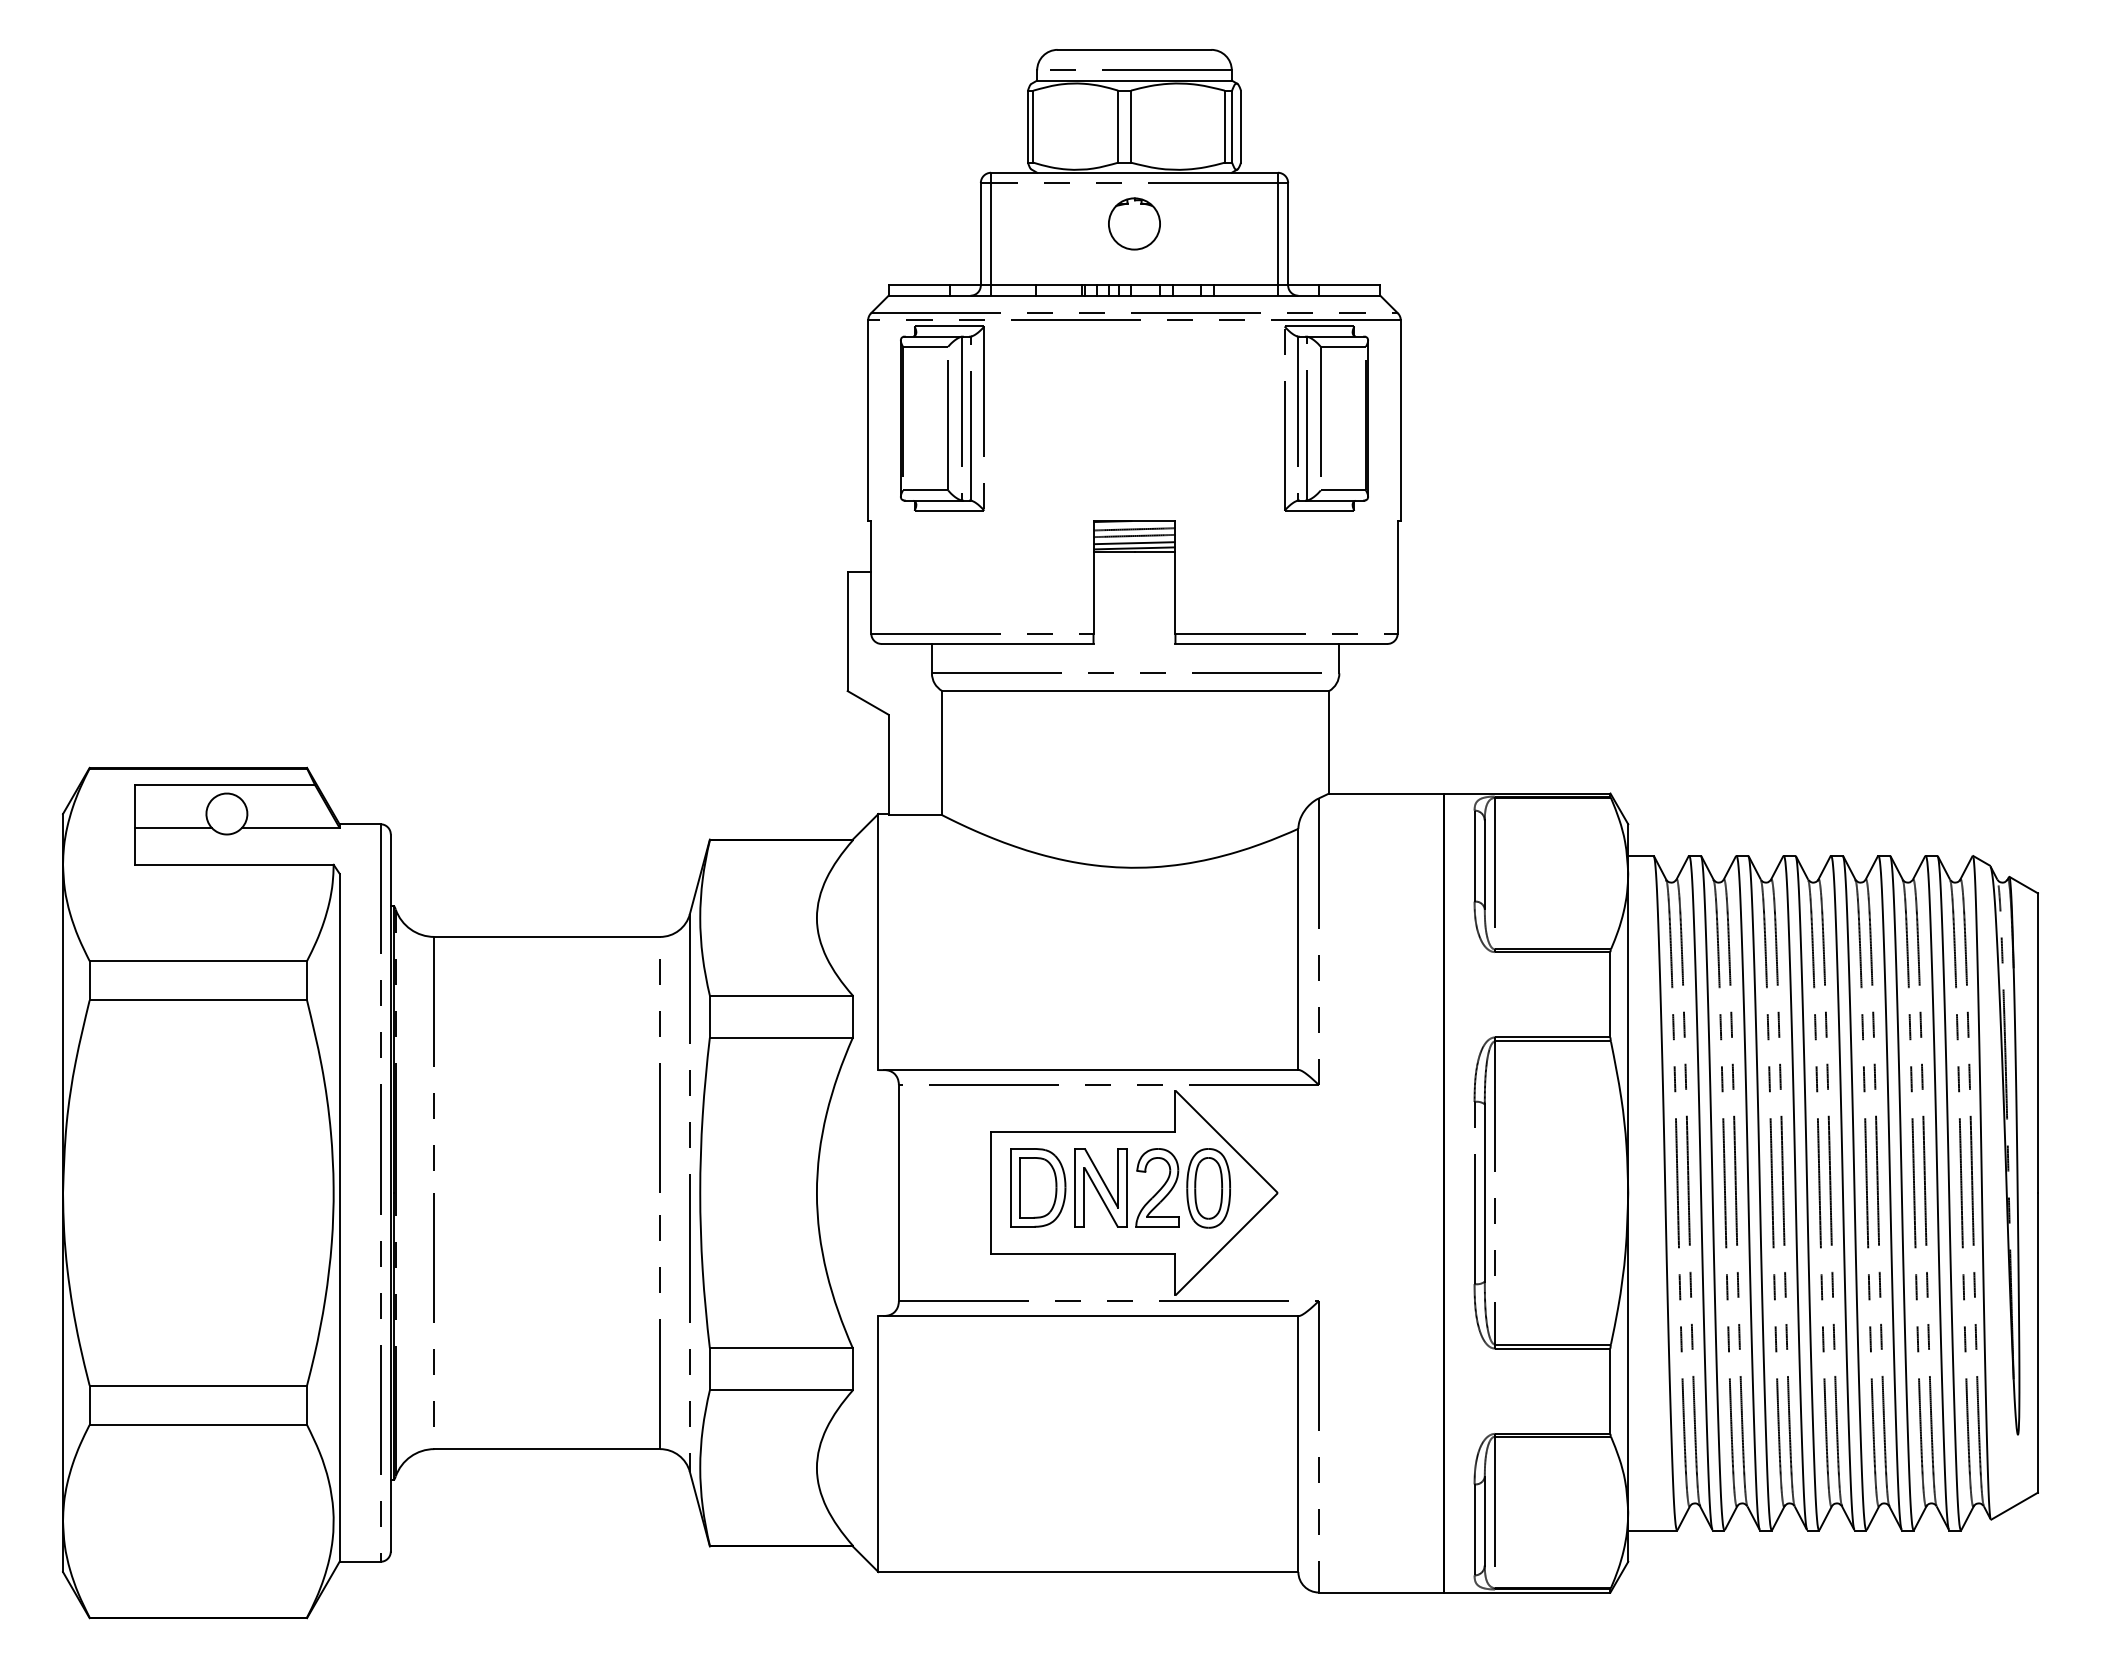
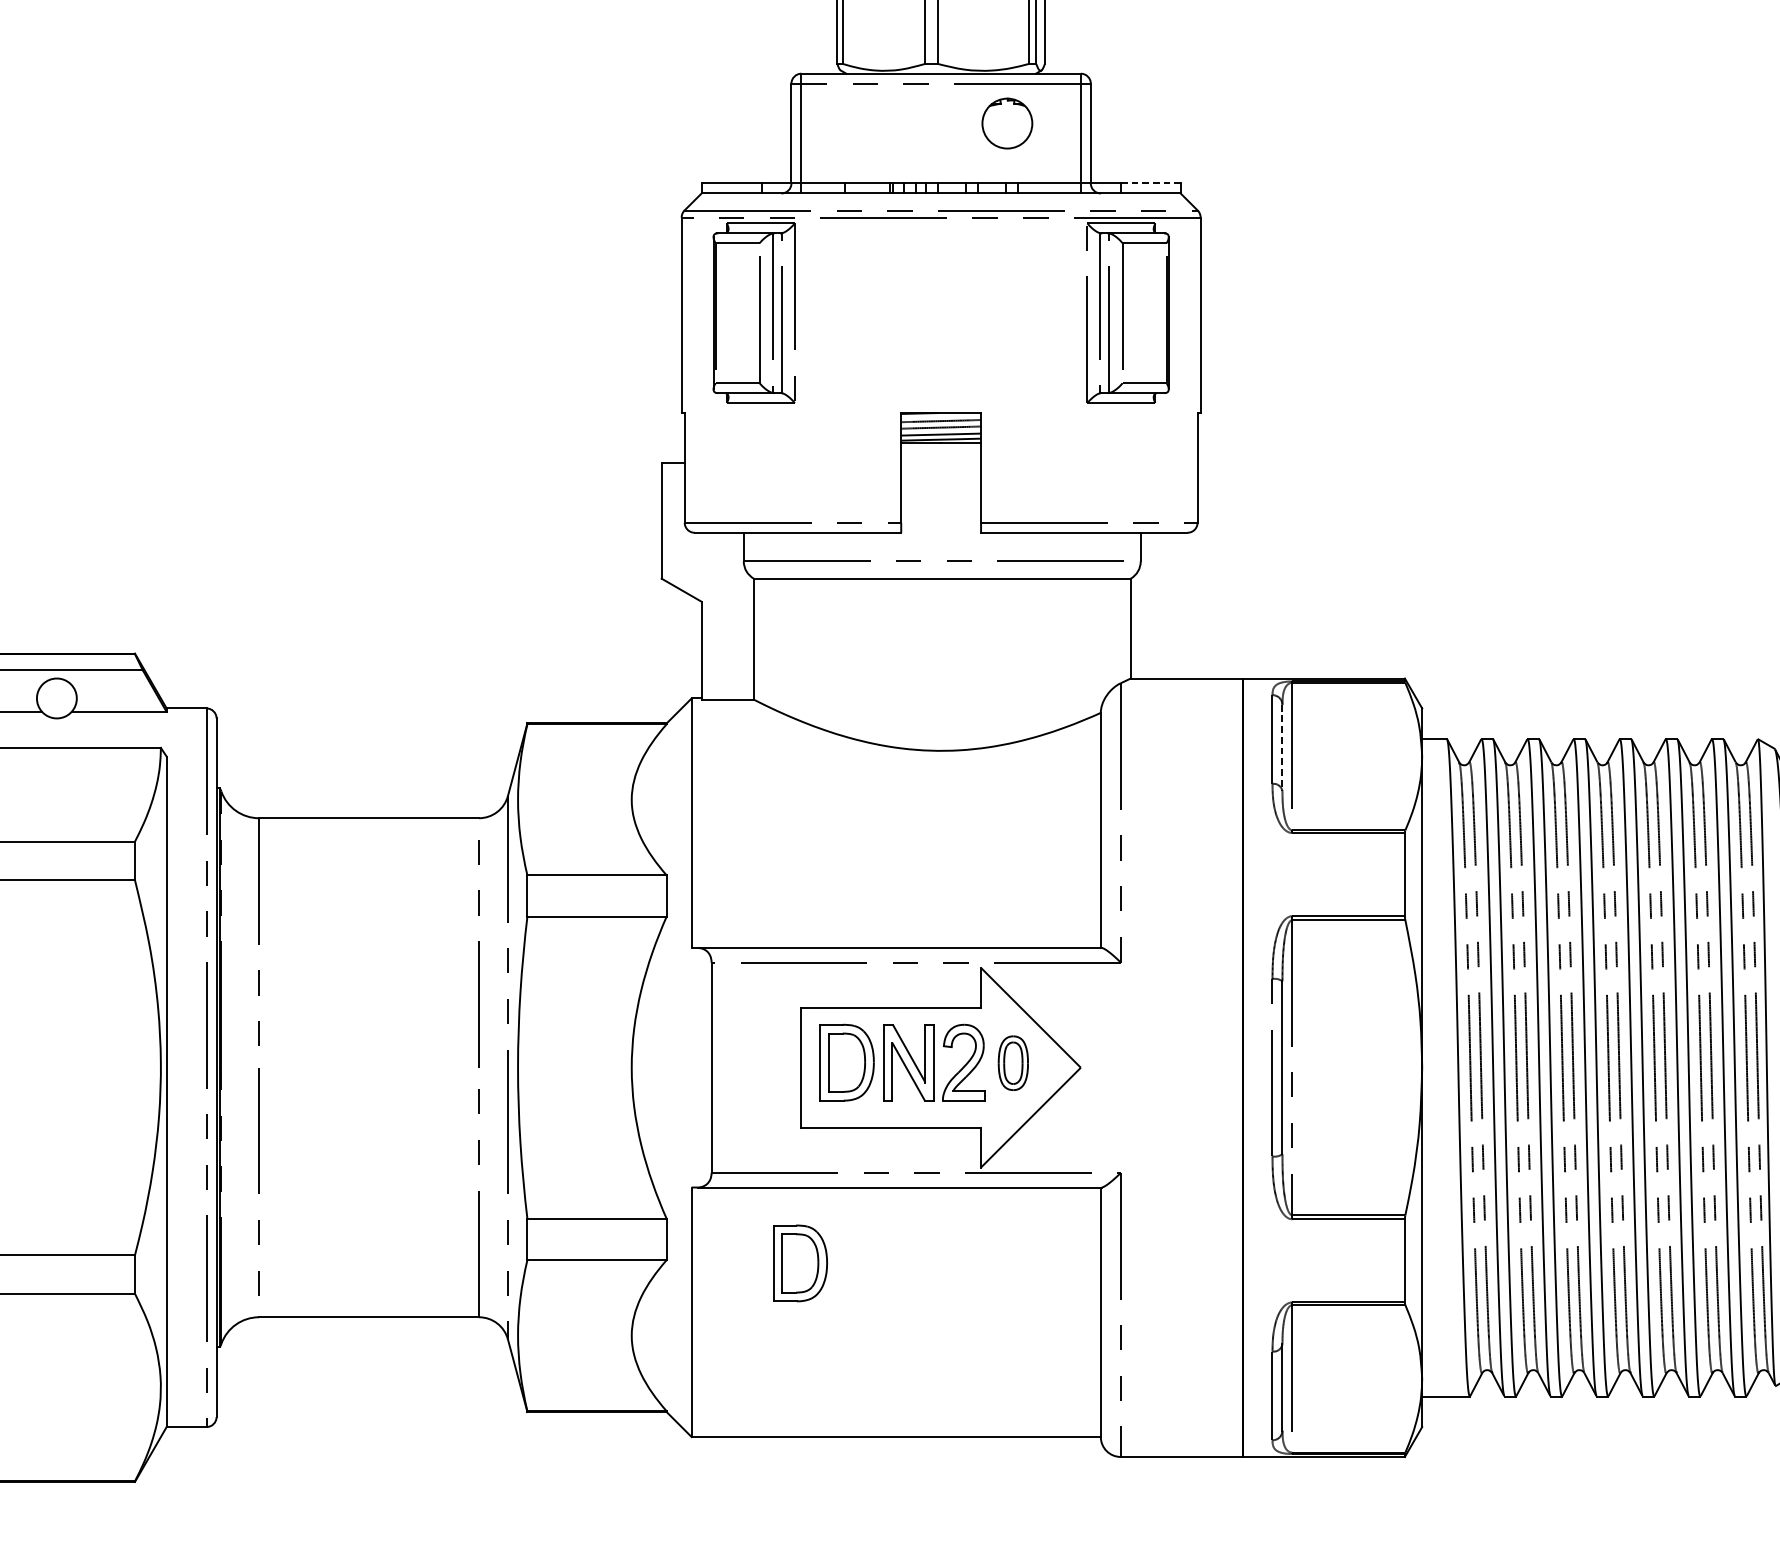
part: (1134, 223) -> (1007, 123), moved
line: (1349, 285) -> (1150, 183), solid -> dashed
line: (1484, 865) -> (1282, 748), solid -> dashed
part: (1208, 1188) -> (1013, 1063), size x0.7
part: (990, 1393) -> (800, 1263), added

